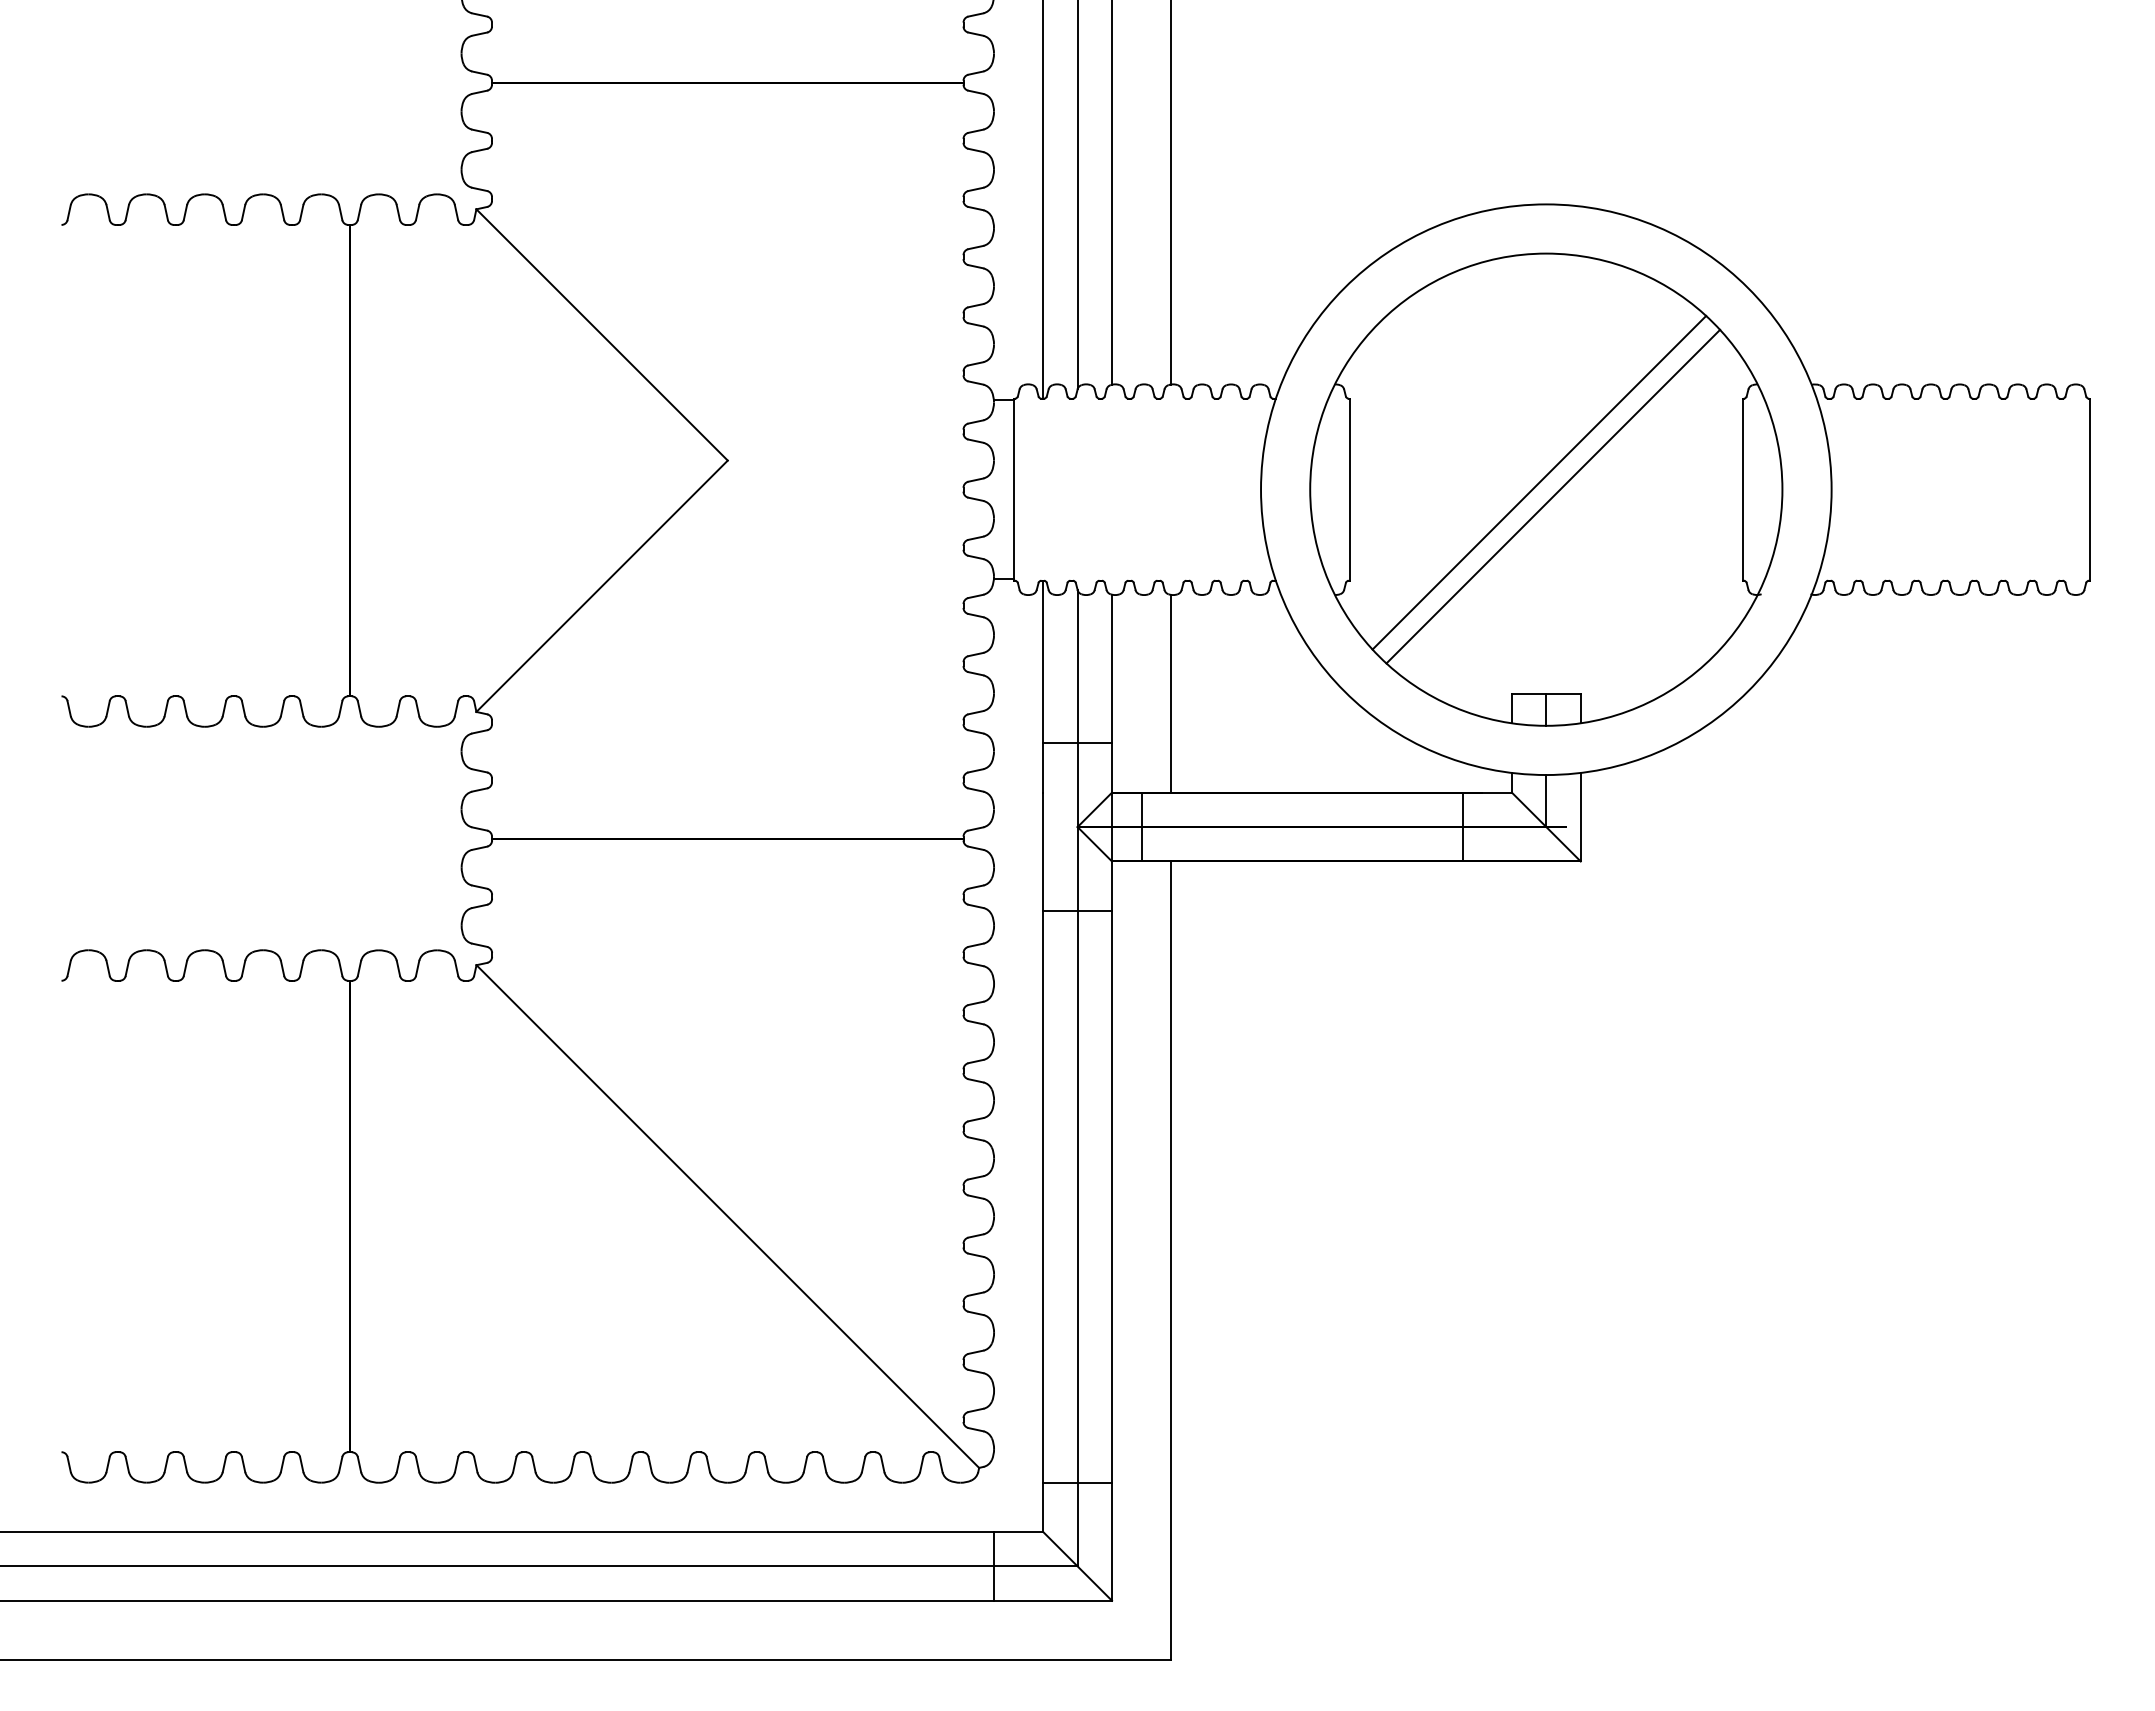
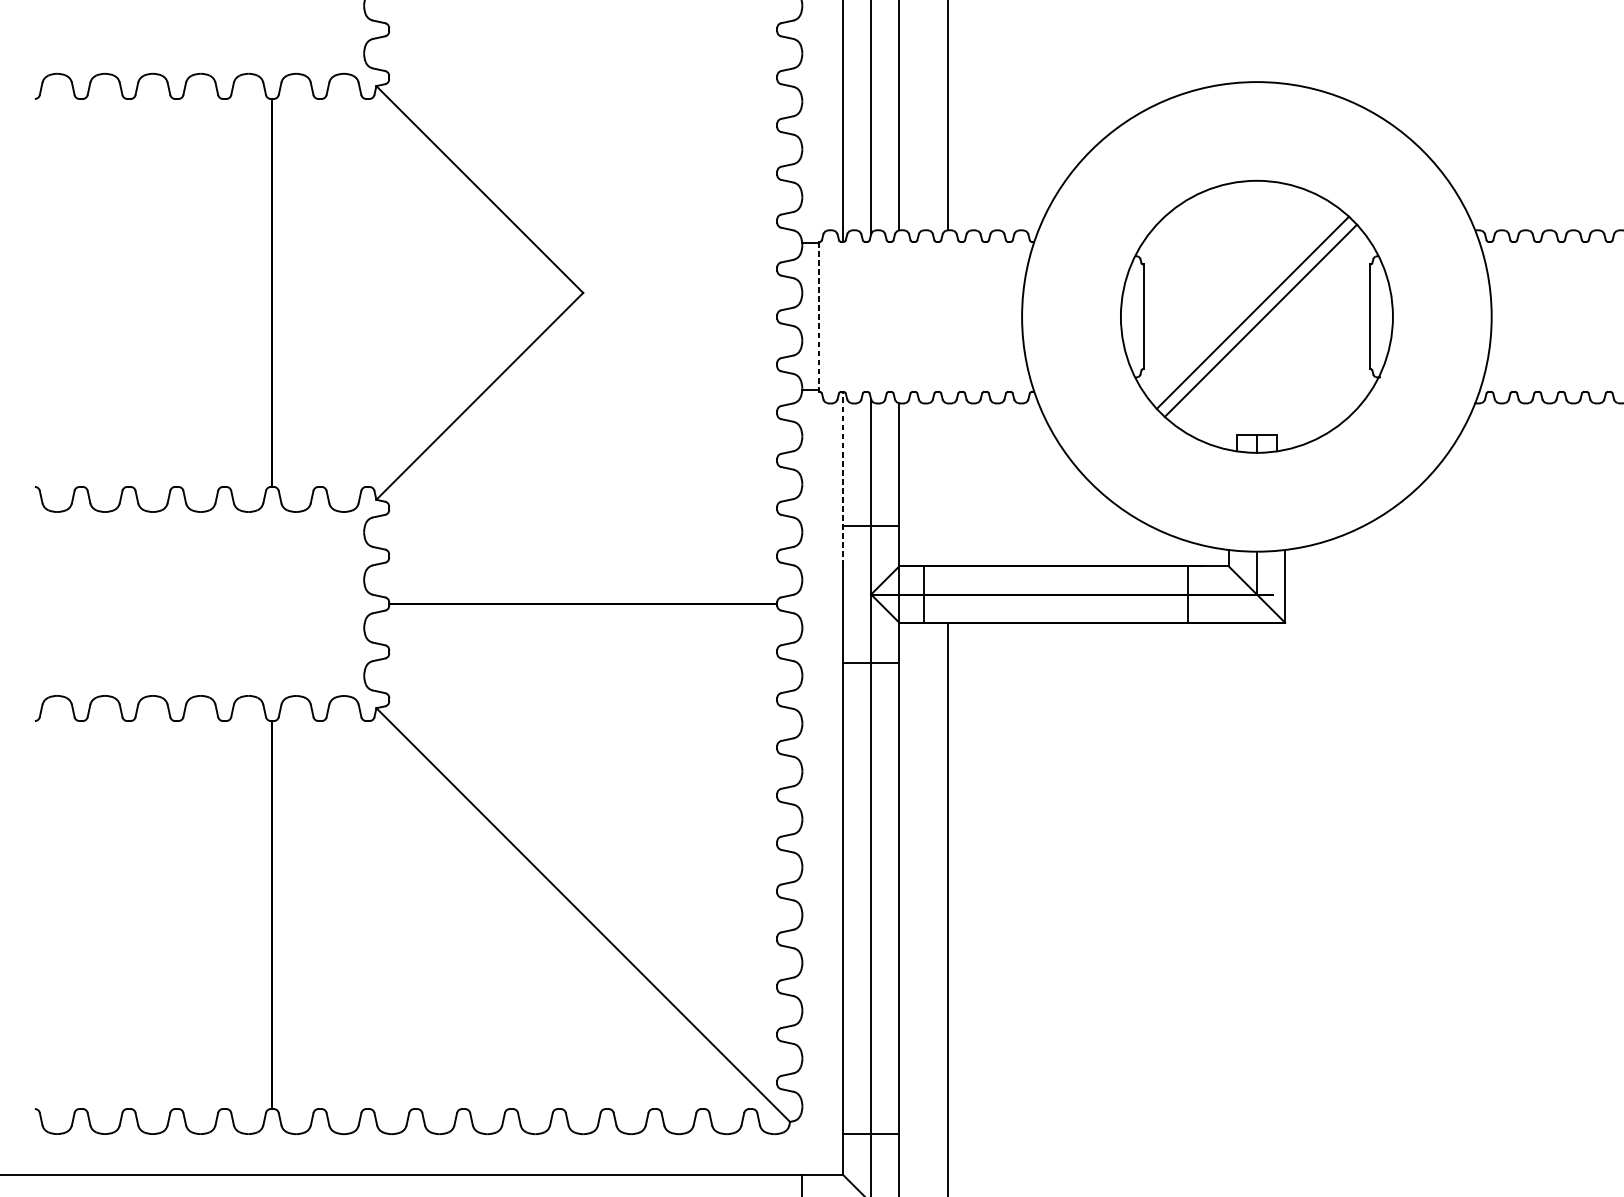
part: (1546, 489) -> (1257, 316), size x0.7
line: (1013, 490) -> (818, 317), solid -> dashed
line: (1043, 686) -> (843, 478), solid -> dashed
line: (1171, 693) -> (948, 484), removed

